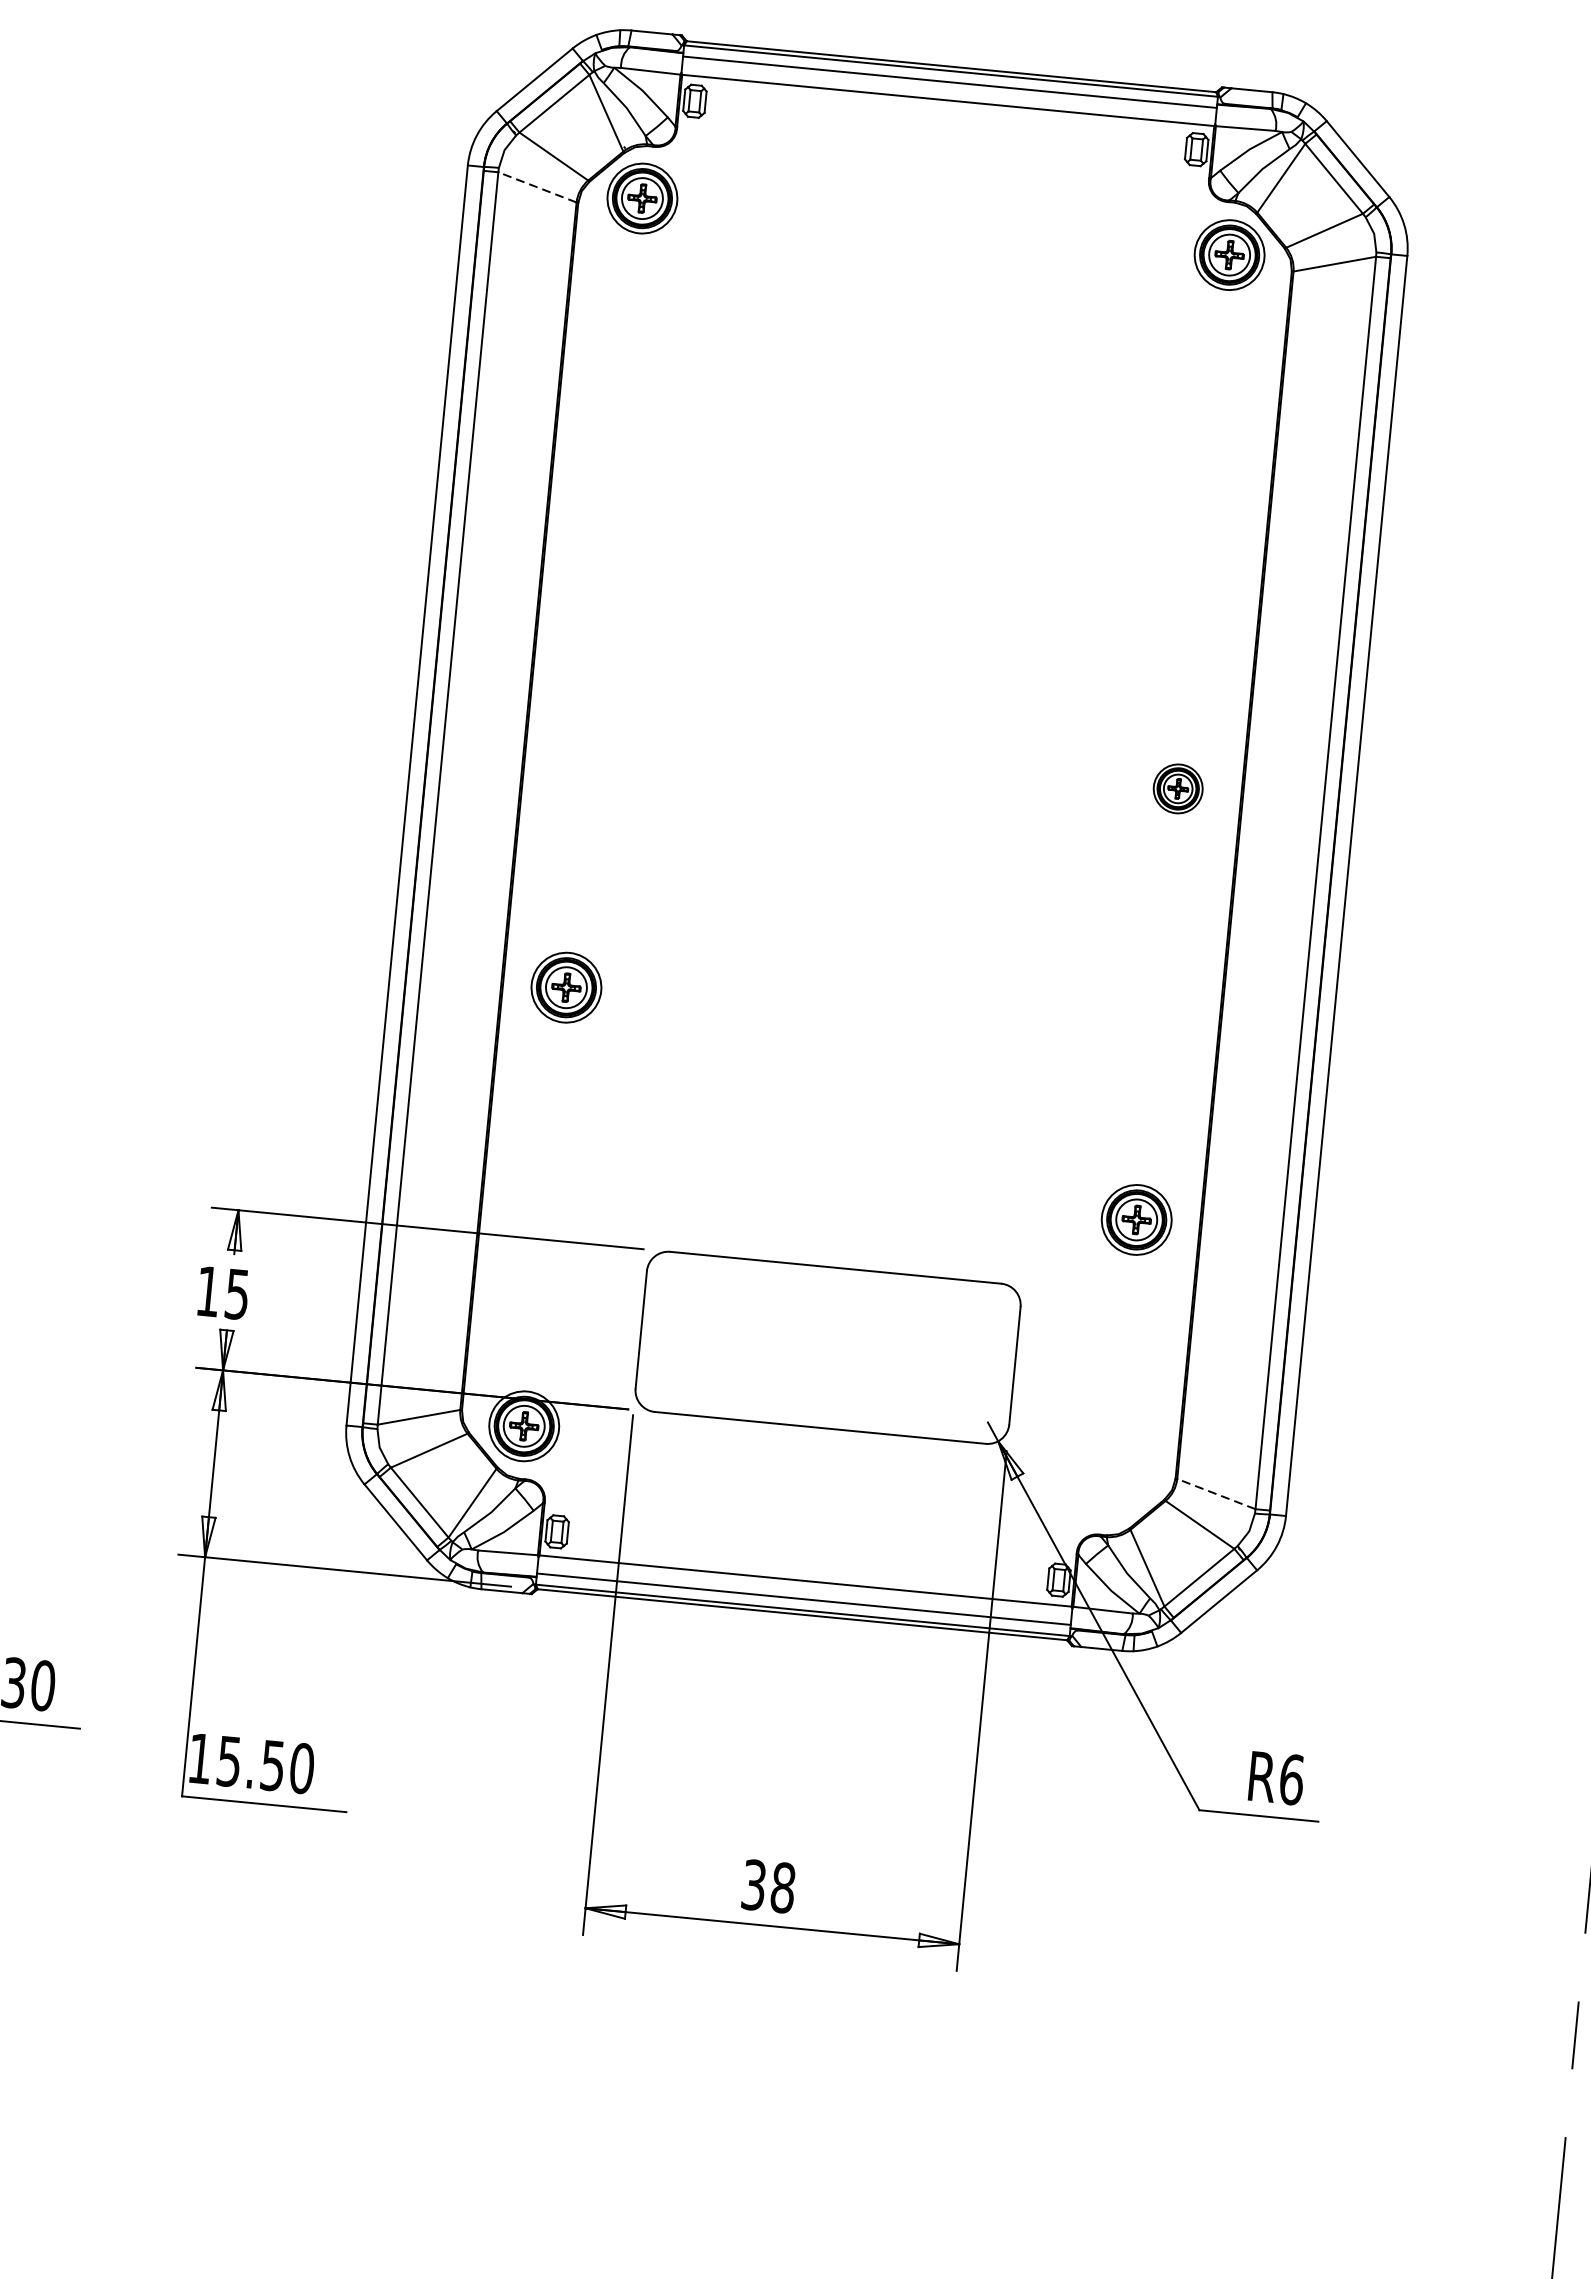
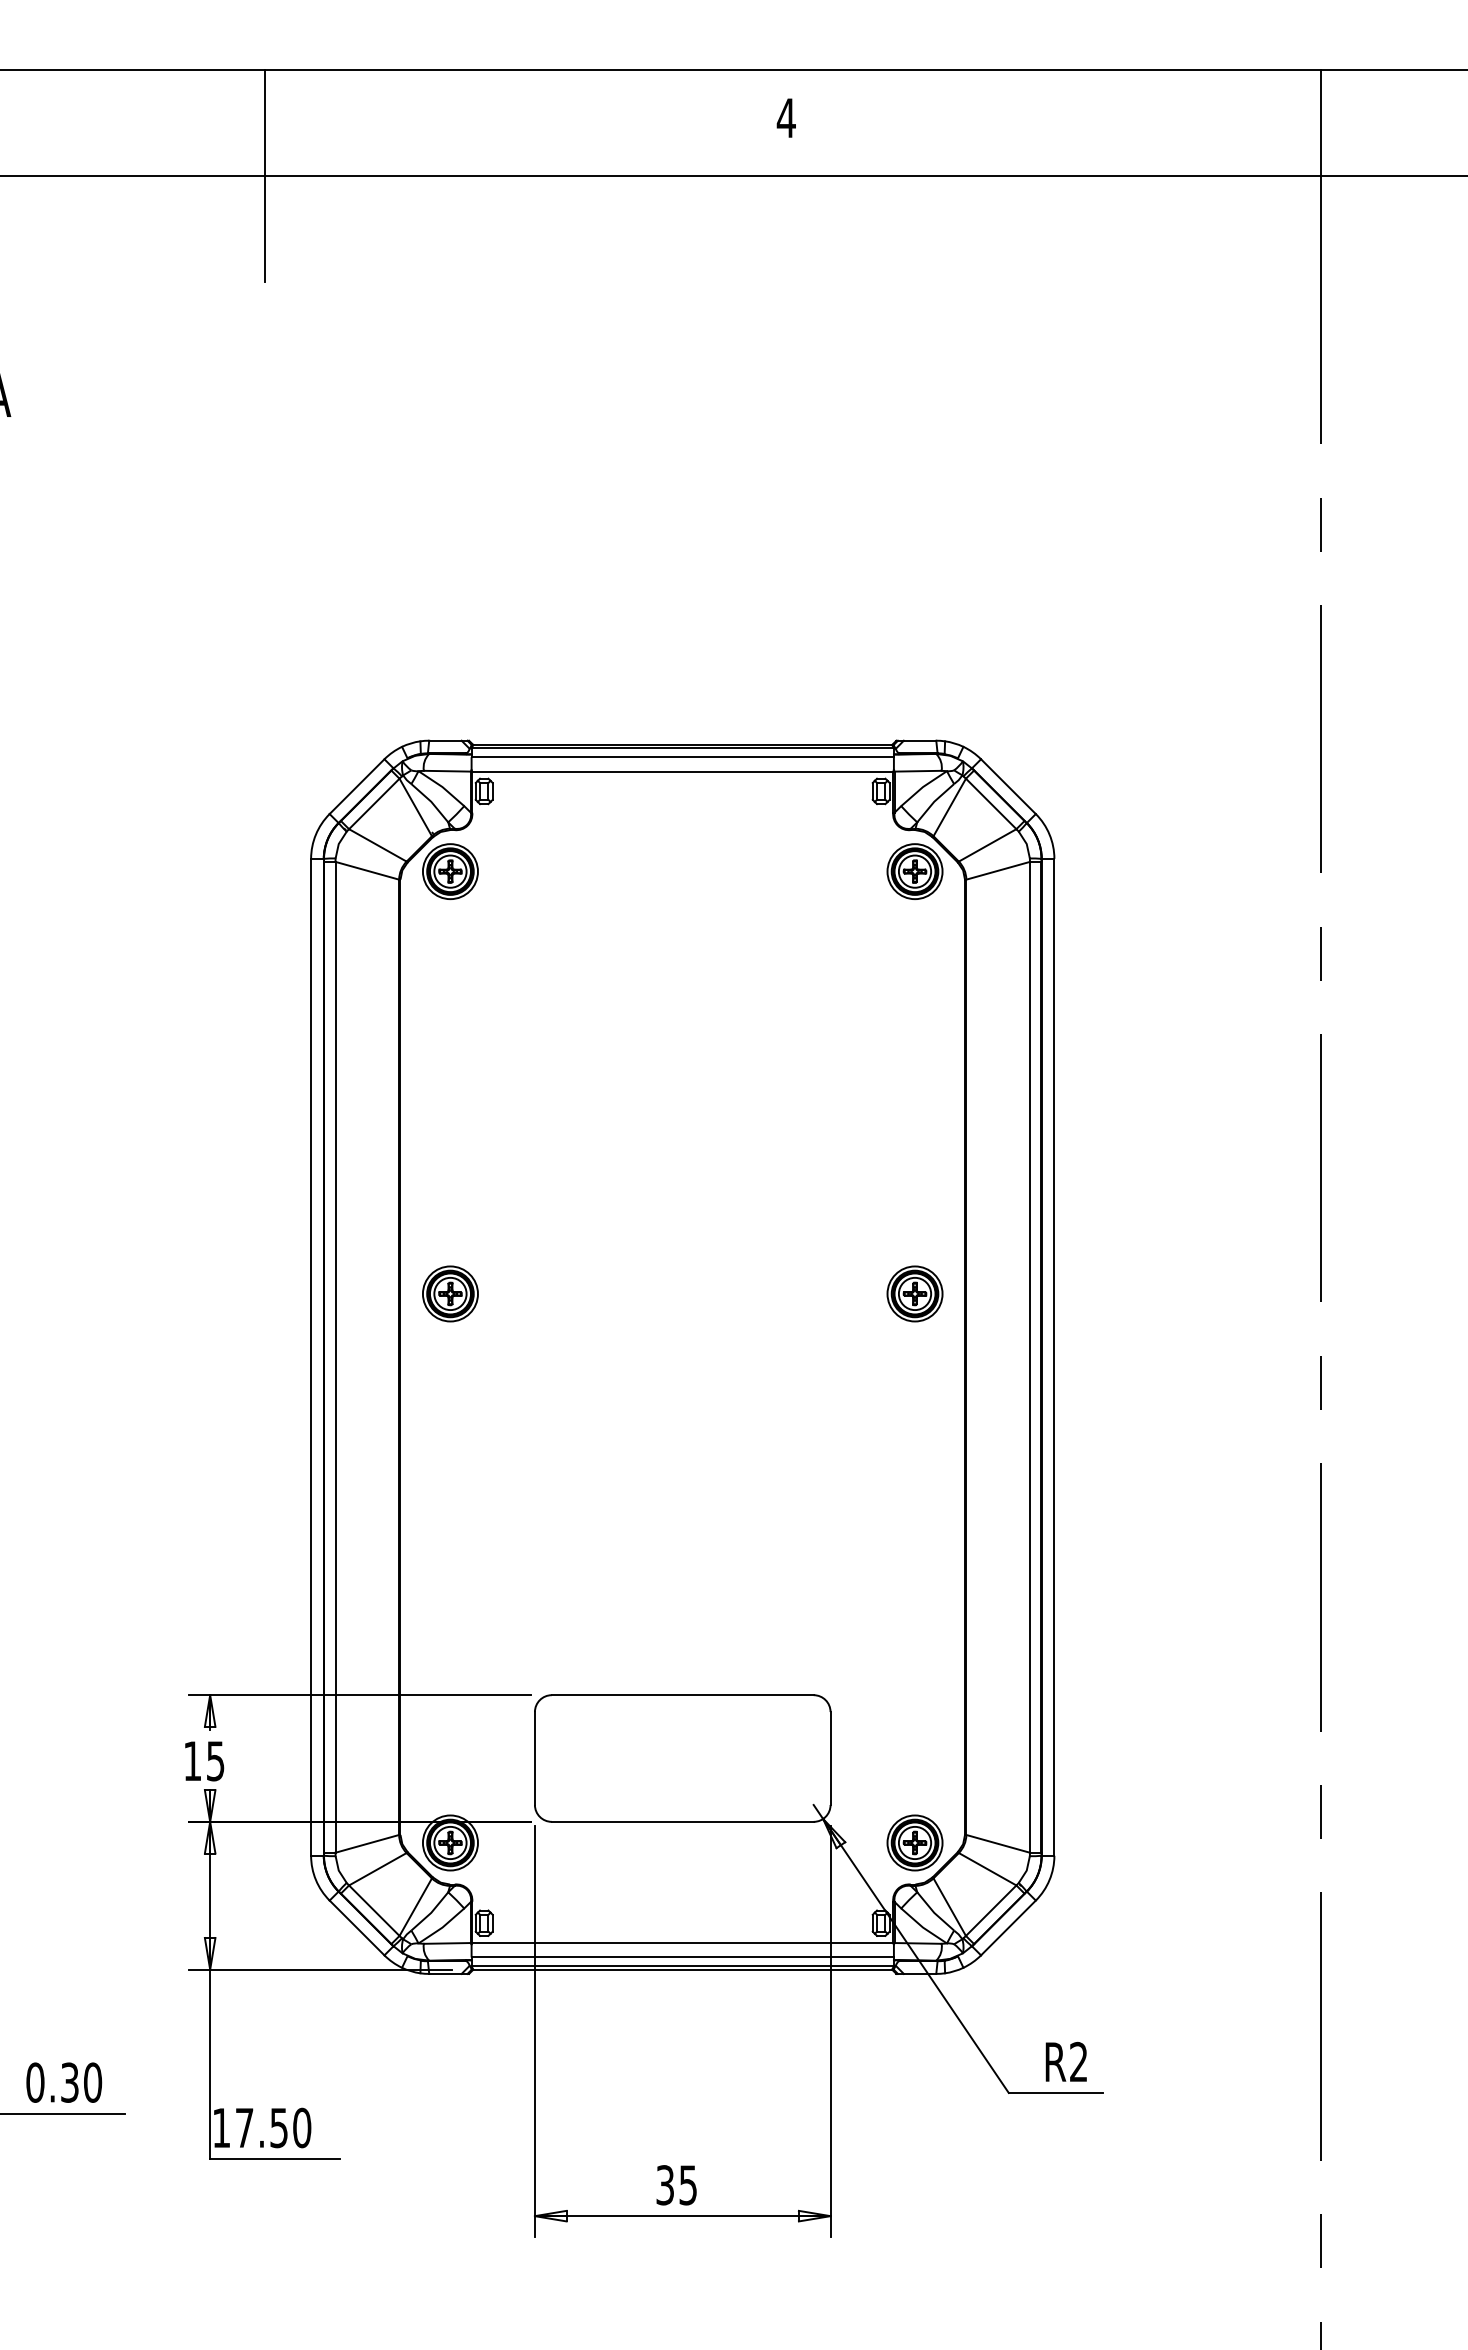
line: (536, 186) -> (366, 870), dashed -> solid
part: (1177, 788) -> (914, 1293), size x1.43
part: (566, 987) -> (450, 1293), moved
part: (1136, 1219) -> (914, 1842), moved
line: (1215, 1493) -> (997, 1843), dashed -> solid
text: (229, 1762) -> (244, 2128), 15.50 -> 17.50
text: (1292, 1779) -> (1079, 2061), R6 -> R2
text: (783, 1888) -> (688, 2185), 38 -> 35

